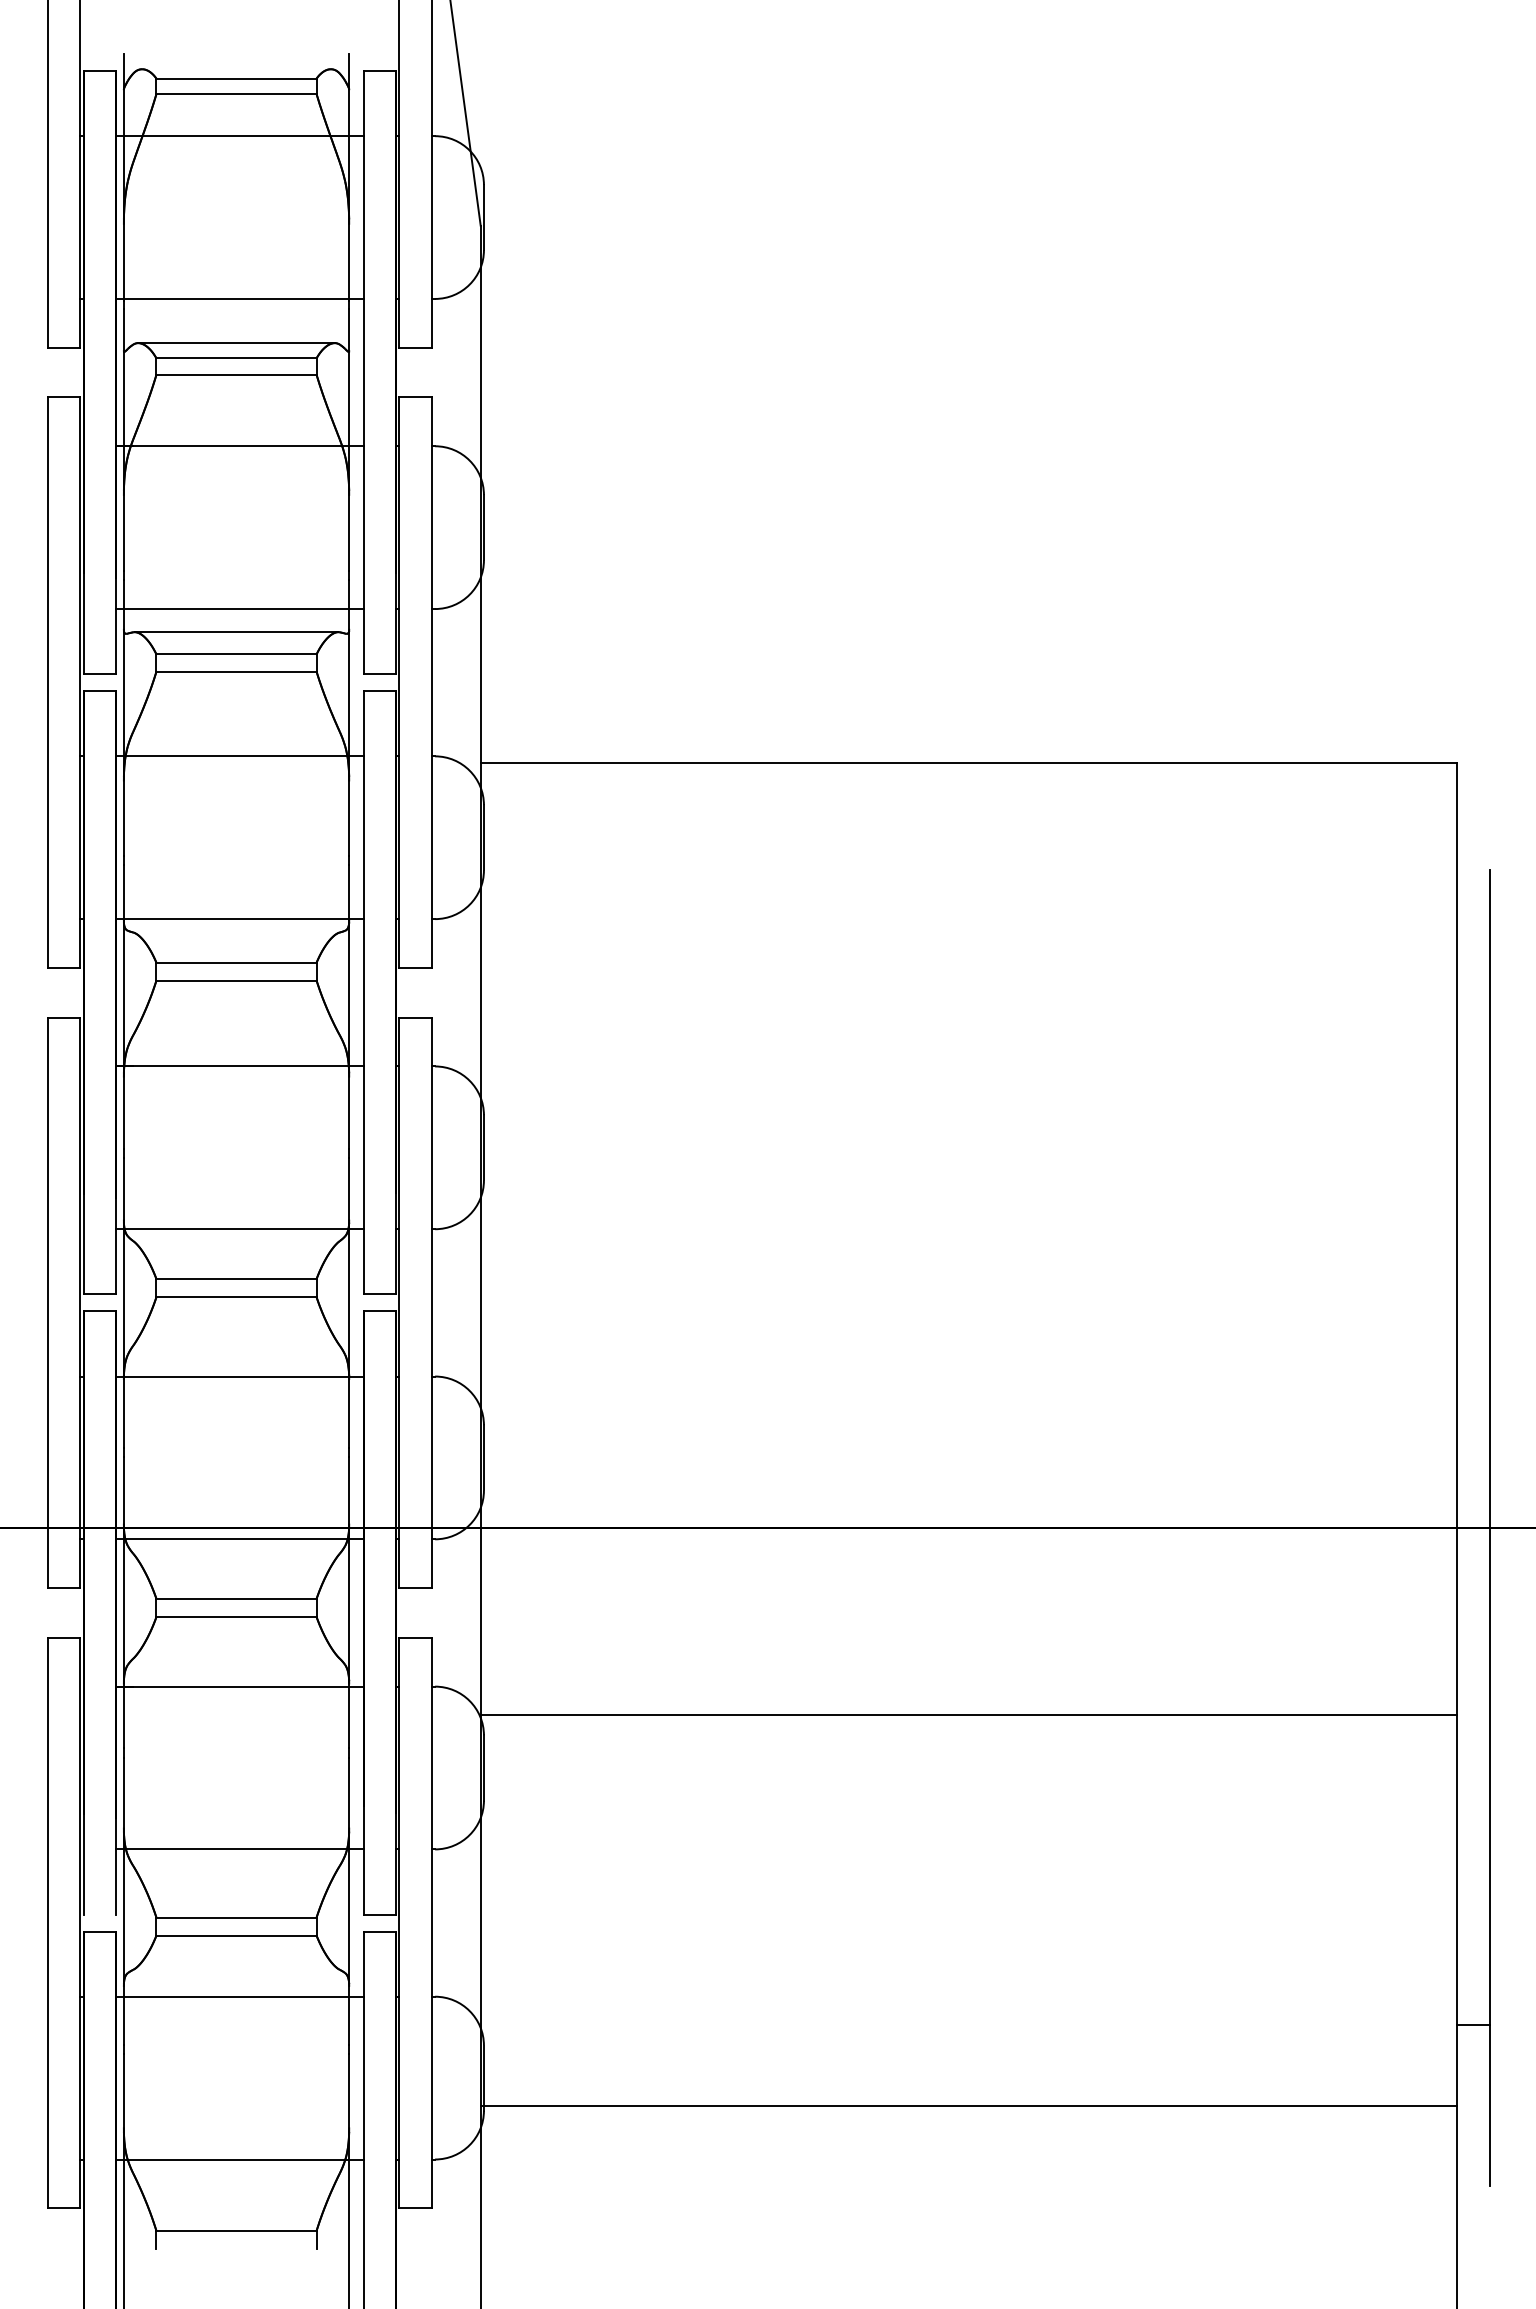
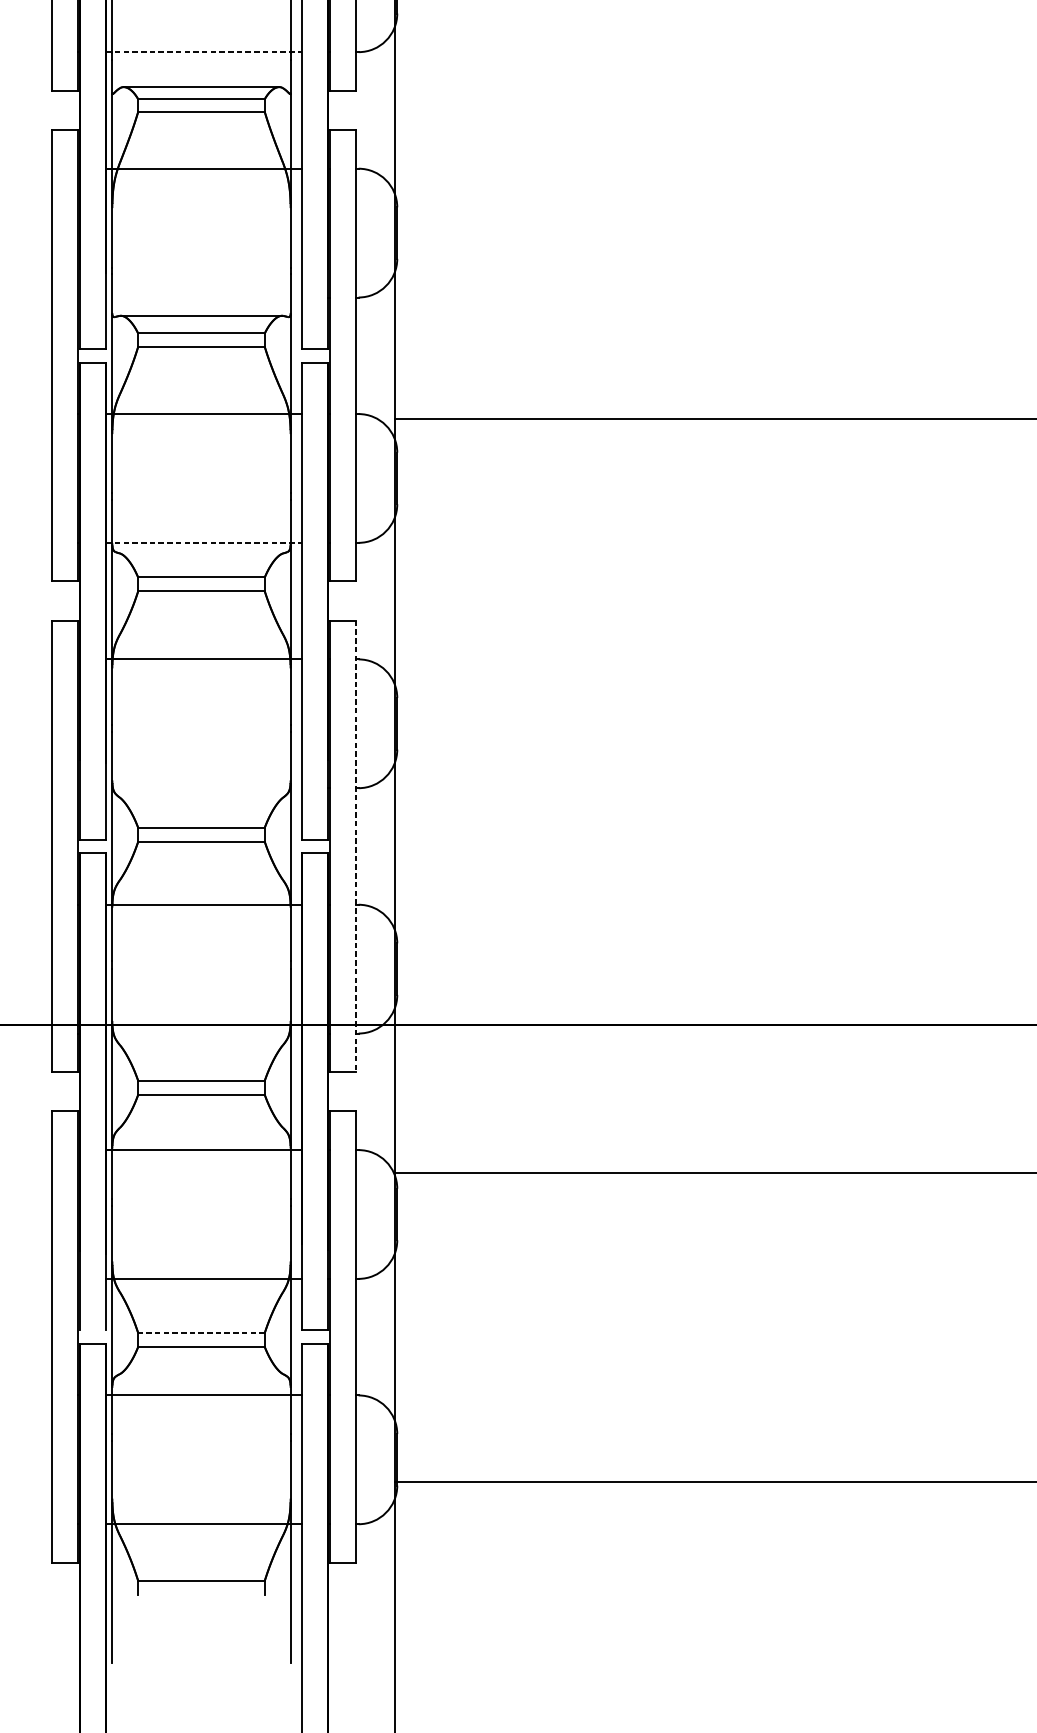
line: (239, 298) -> (203, 51), solid -> dashed
line: (239, 609) -> (203, 297), removed
line: (239, 919) -> (203, 543), solid -> dashed
line: (239, 1229) -> (203, 788), removed
line: (431, 1303) -> (355, 846), solid -> dashed
line: (239, 1539) -> (203, 1033), removed
line: (236, 1917) -> (201, 1332), solid -> dashed

